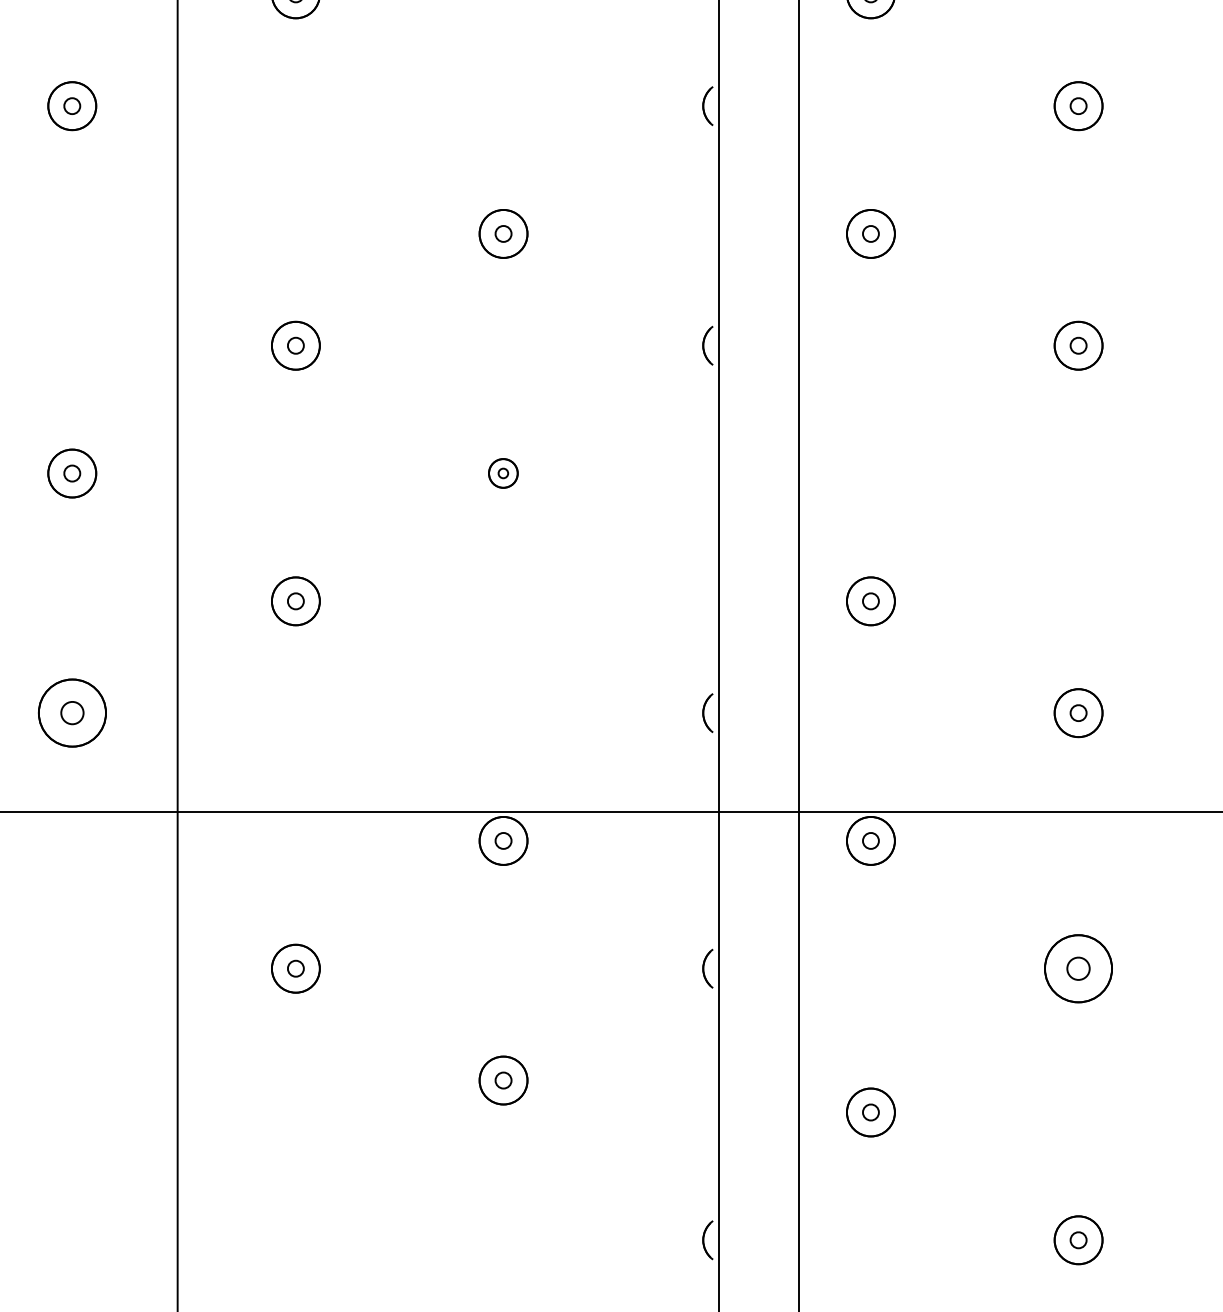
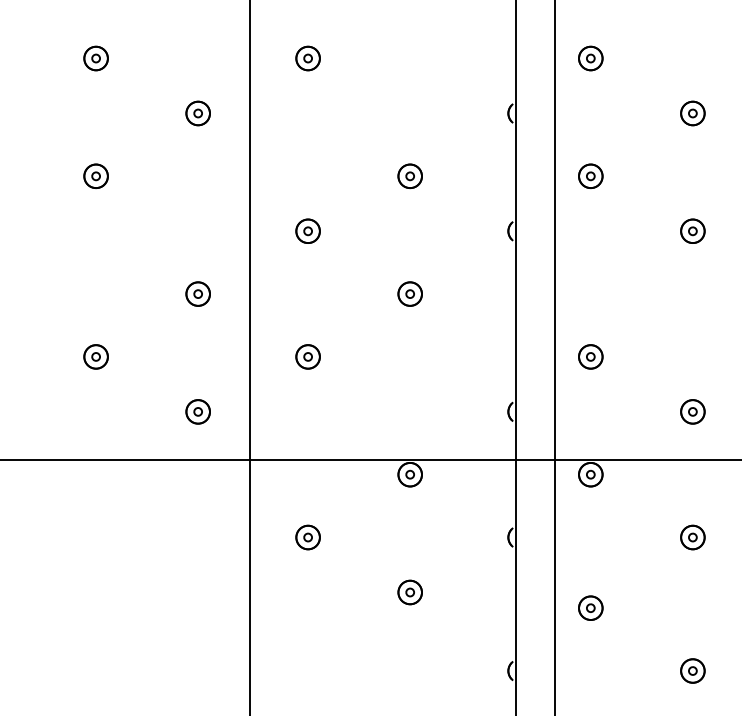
part: (502, 472) -> (409, 293), size x1.67
part: (70, 712) -> (197, 411), size x0.71
part: (1077, 968) -> (692, 537), size x0.71

